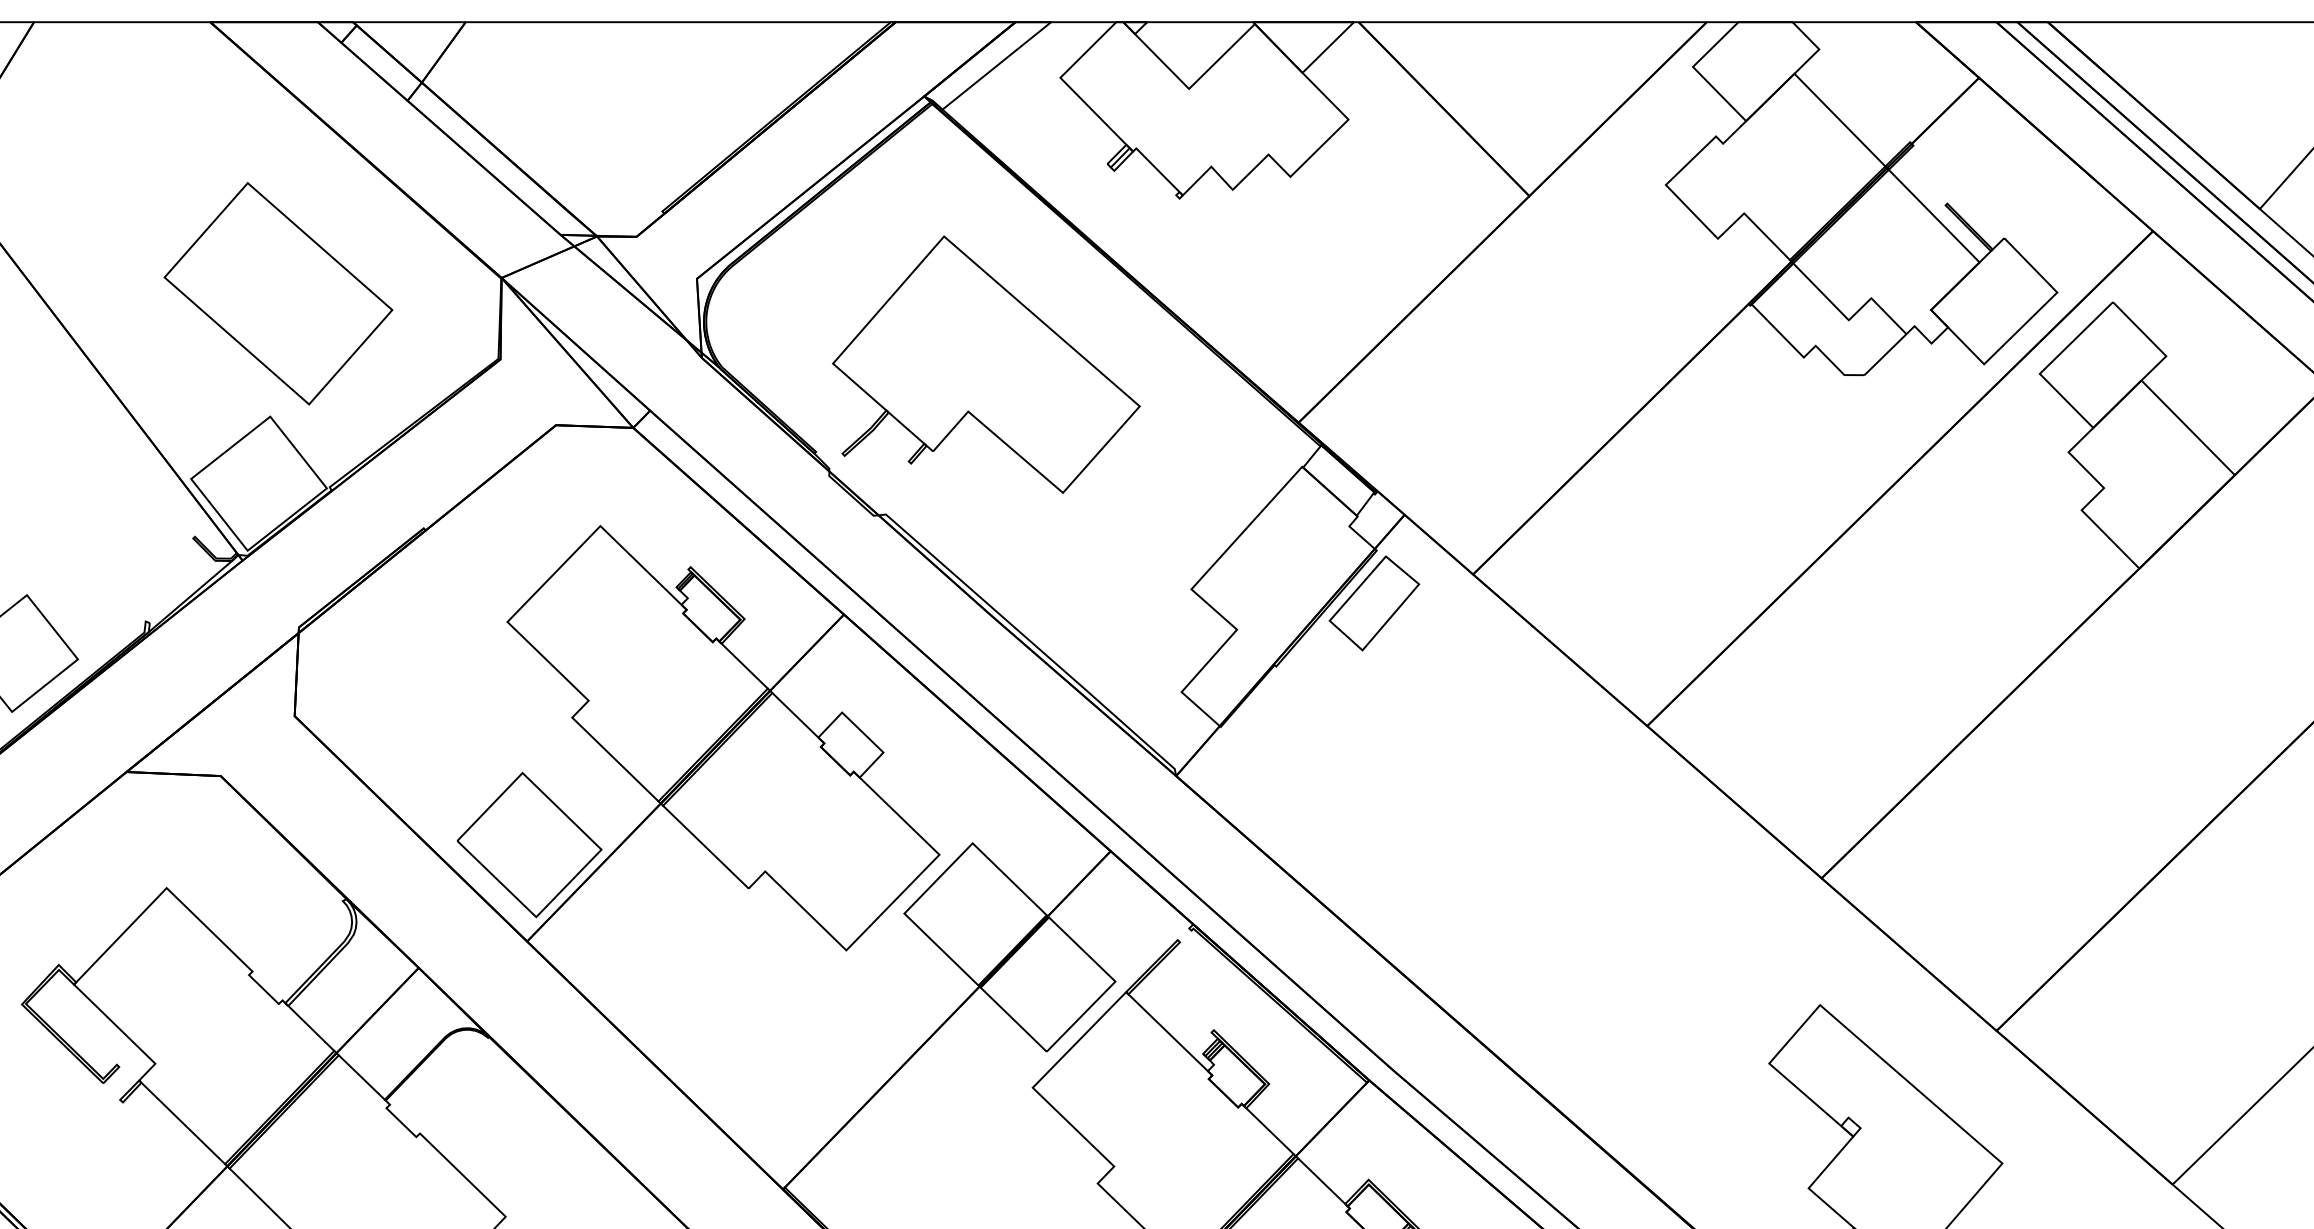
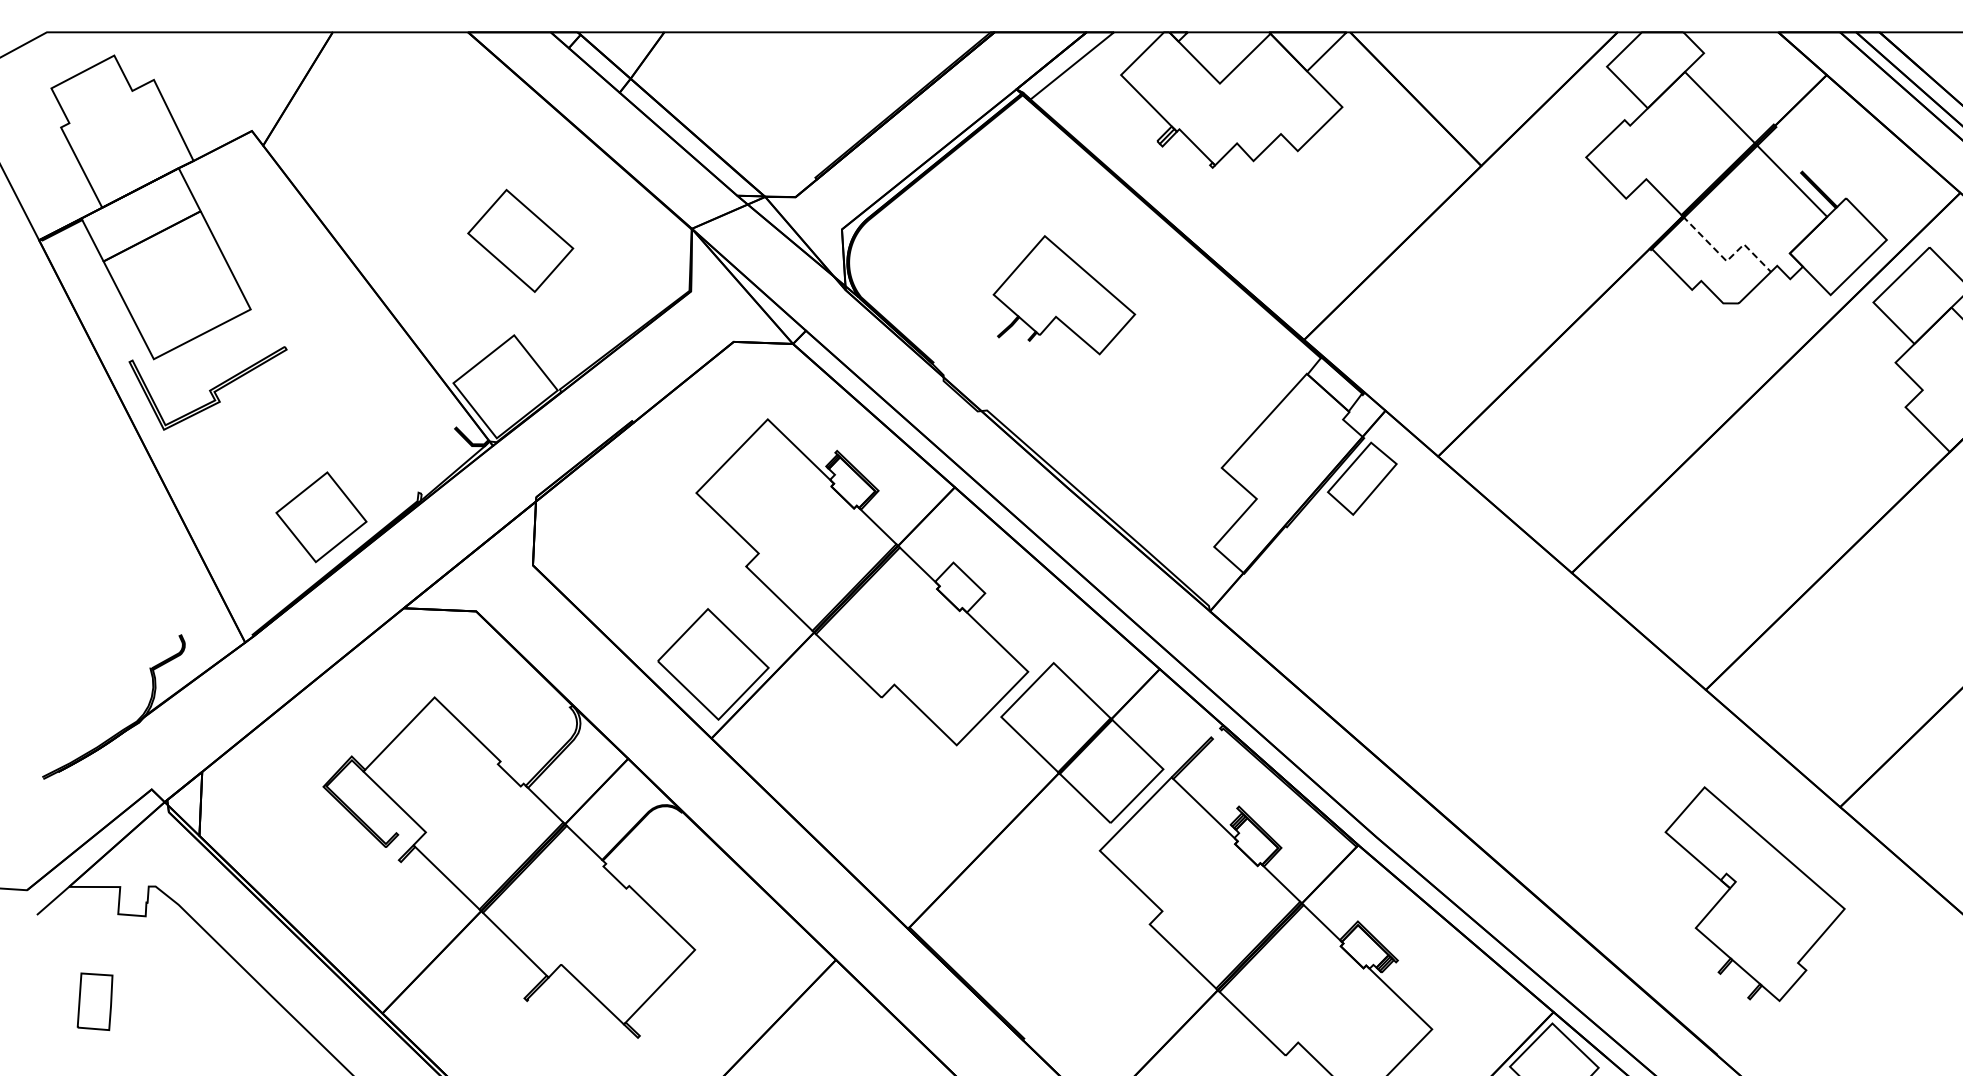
part: (278, 293) -> (520, 240), size x0.6
line: (1849, 319) -> (1727, 260), solid -> dashed
part: (986, 363) -> (1064, 294), size x0.6

